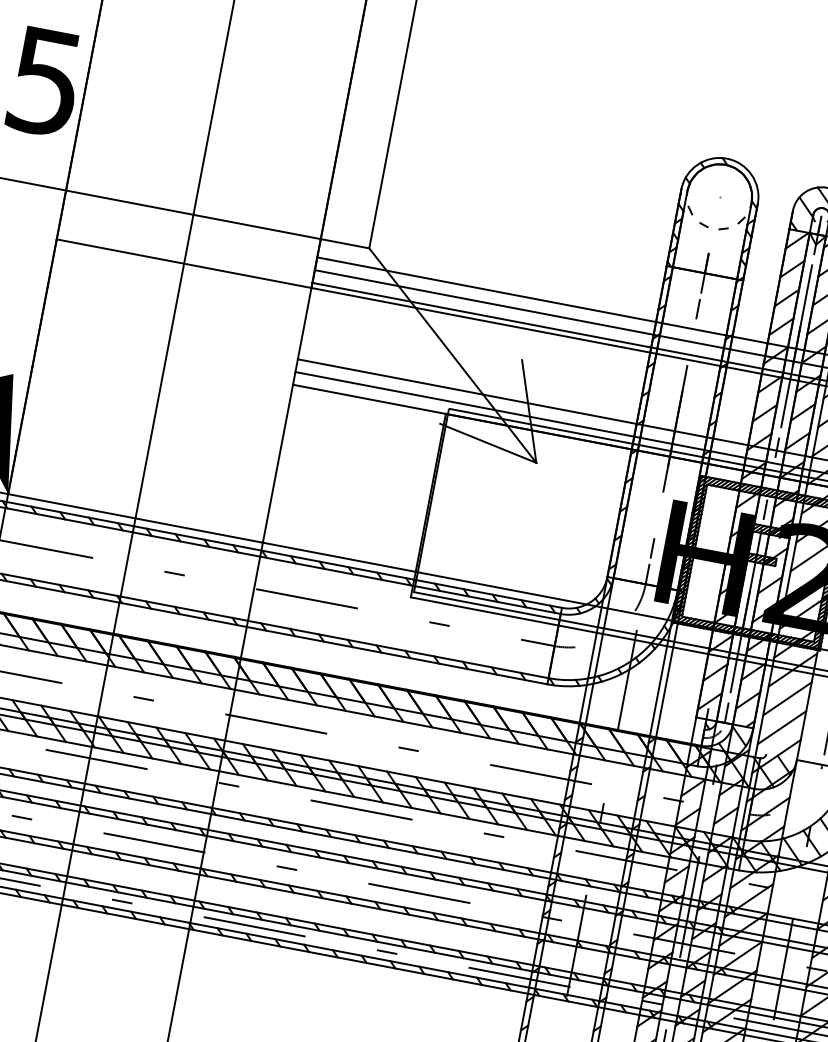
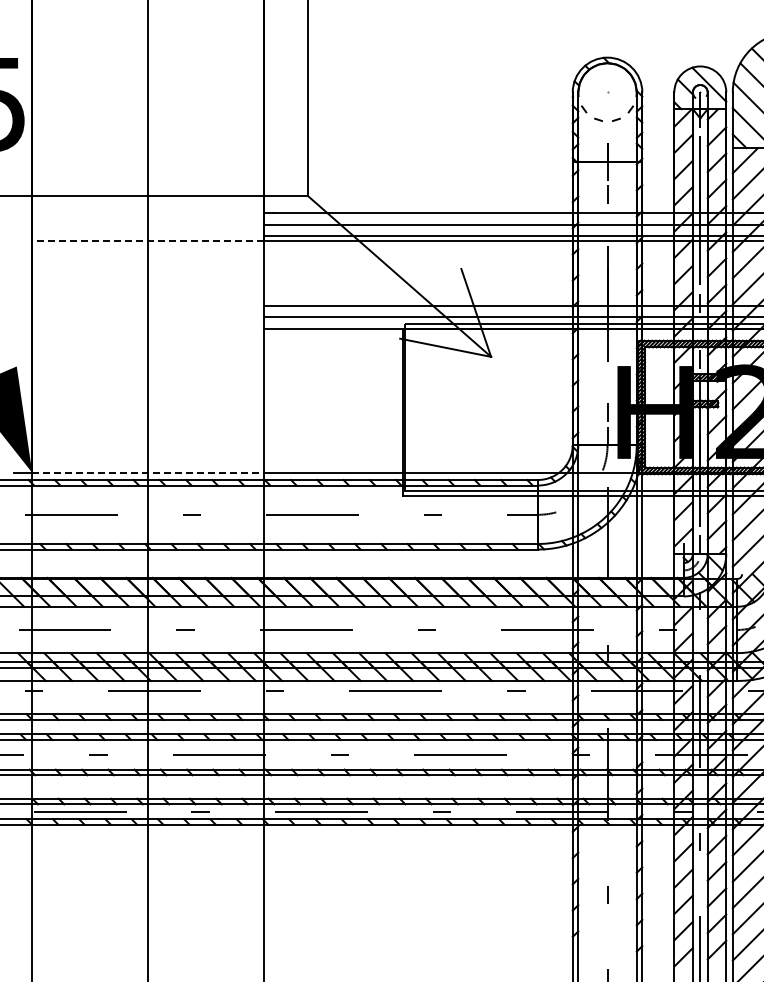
line: (184, 263) -> (148, 240), solid -> dashed
line: (135, 518) -> (148, 472), solid -> dashed

